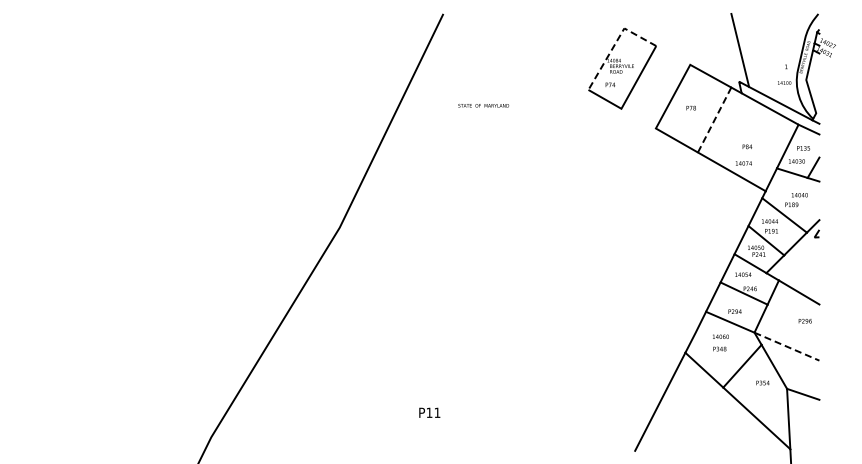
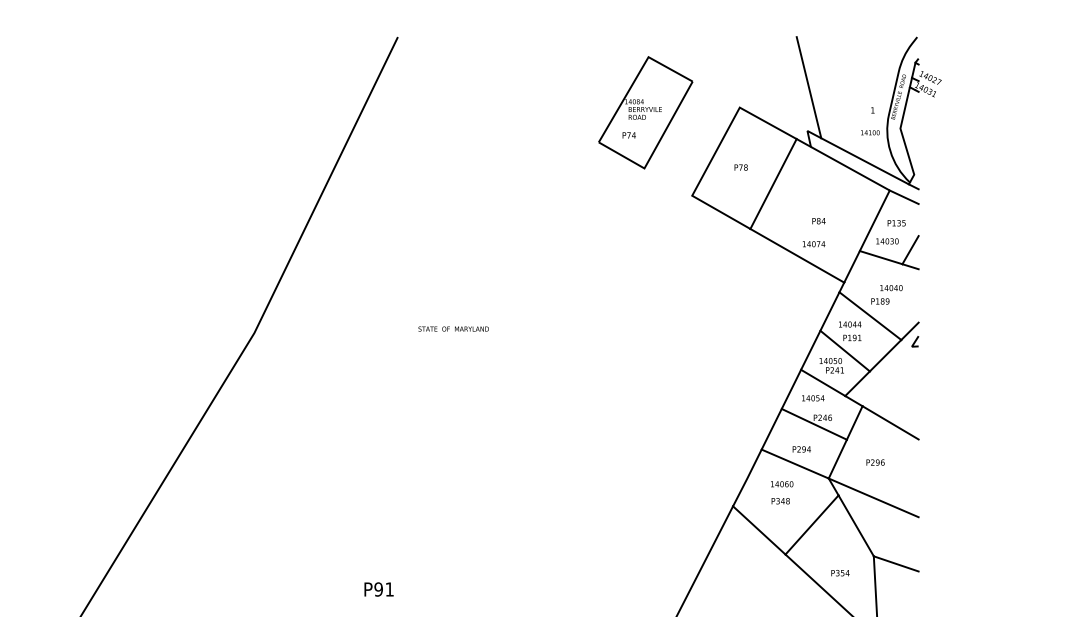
line: (615, 42) -> (636, 76), dashed -> solid
text: (483, 105) -> (453, 328), moved
line: (714, 120) -> (773, 184), dashed -> solid
text: (804, 321) -> (874, 463), moved
line: (787, 346) -> (874, 497), dashed -> solid
text: (762, 382) -> (839, 572), moved
text: (429, 412) -> (378, 589), P11 -> P91

